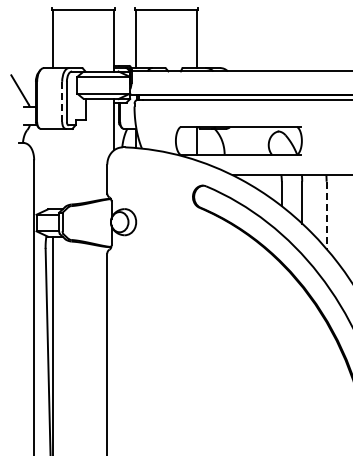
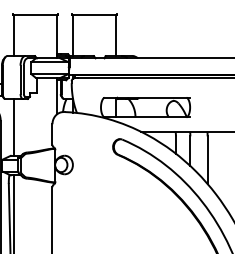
line: (62, 101) -> (20, 79), dashed -> solid
line: (52, 168) -> (13, 127), added
line: (326, 215) -> (207, 160), dashed -> solid

